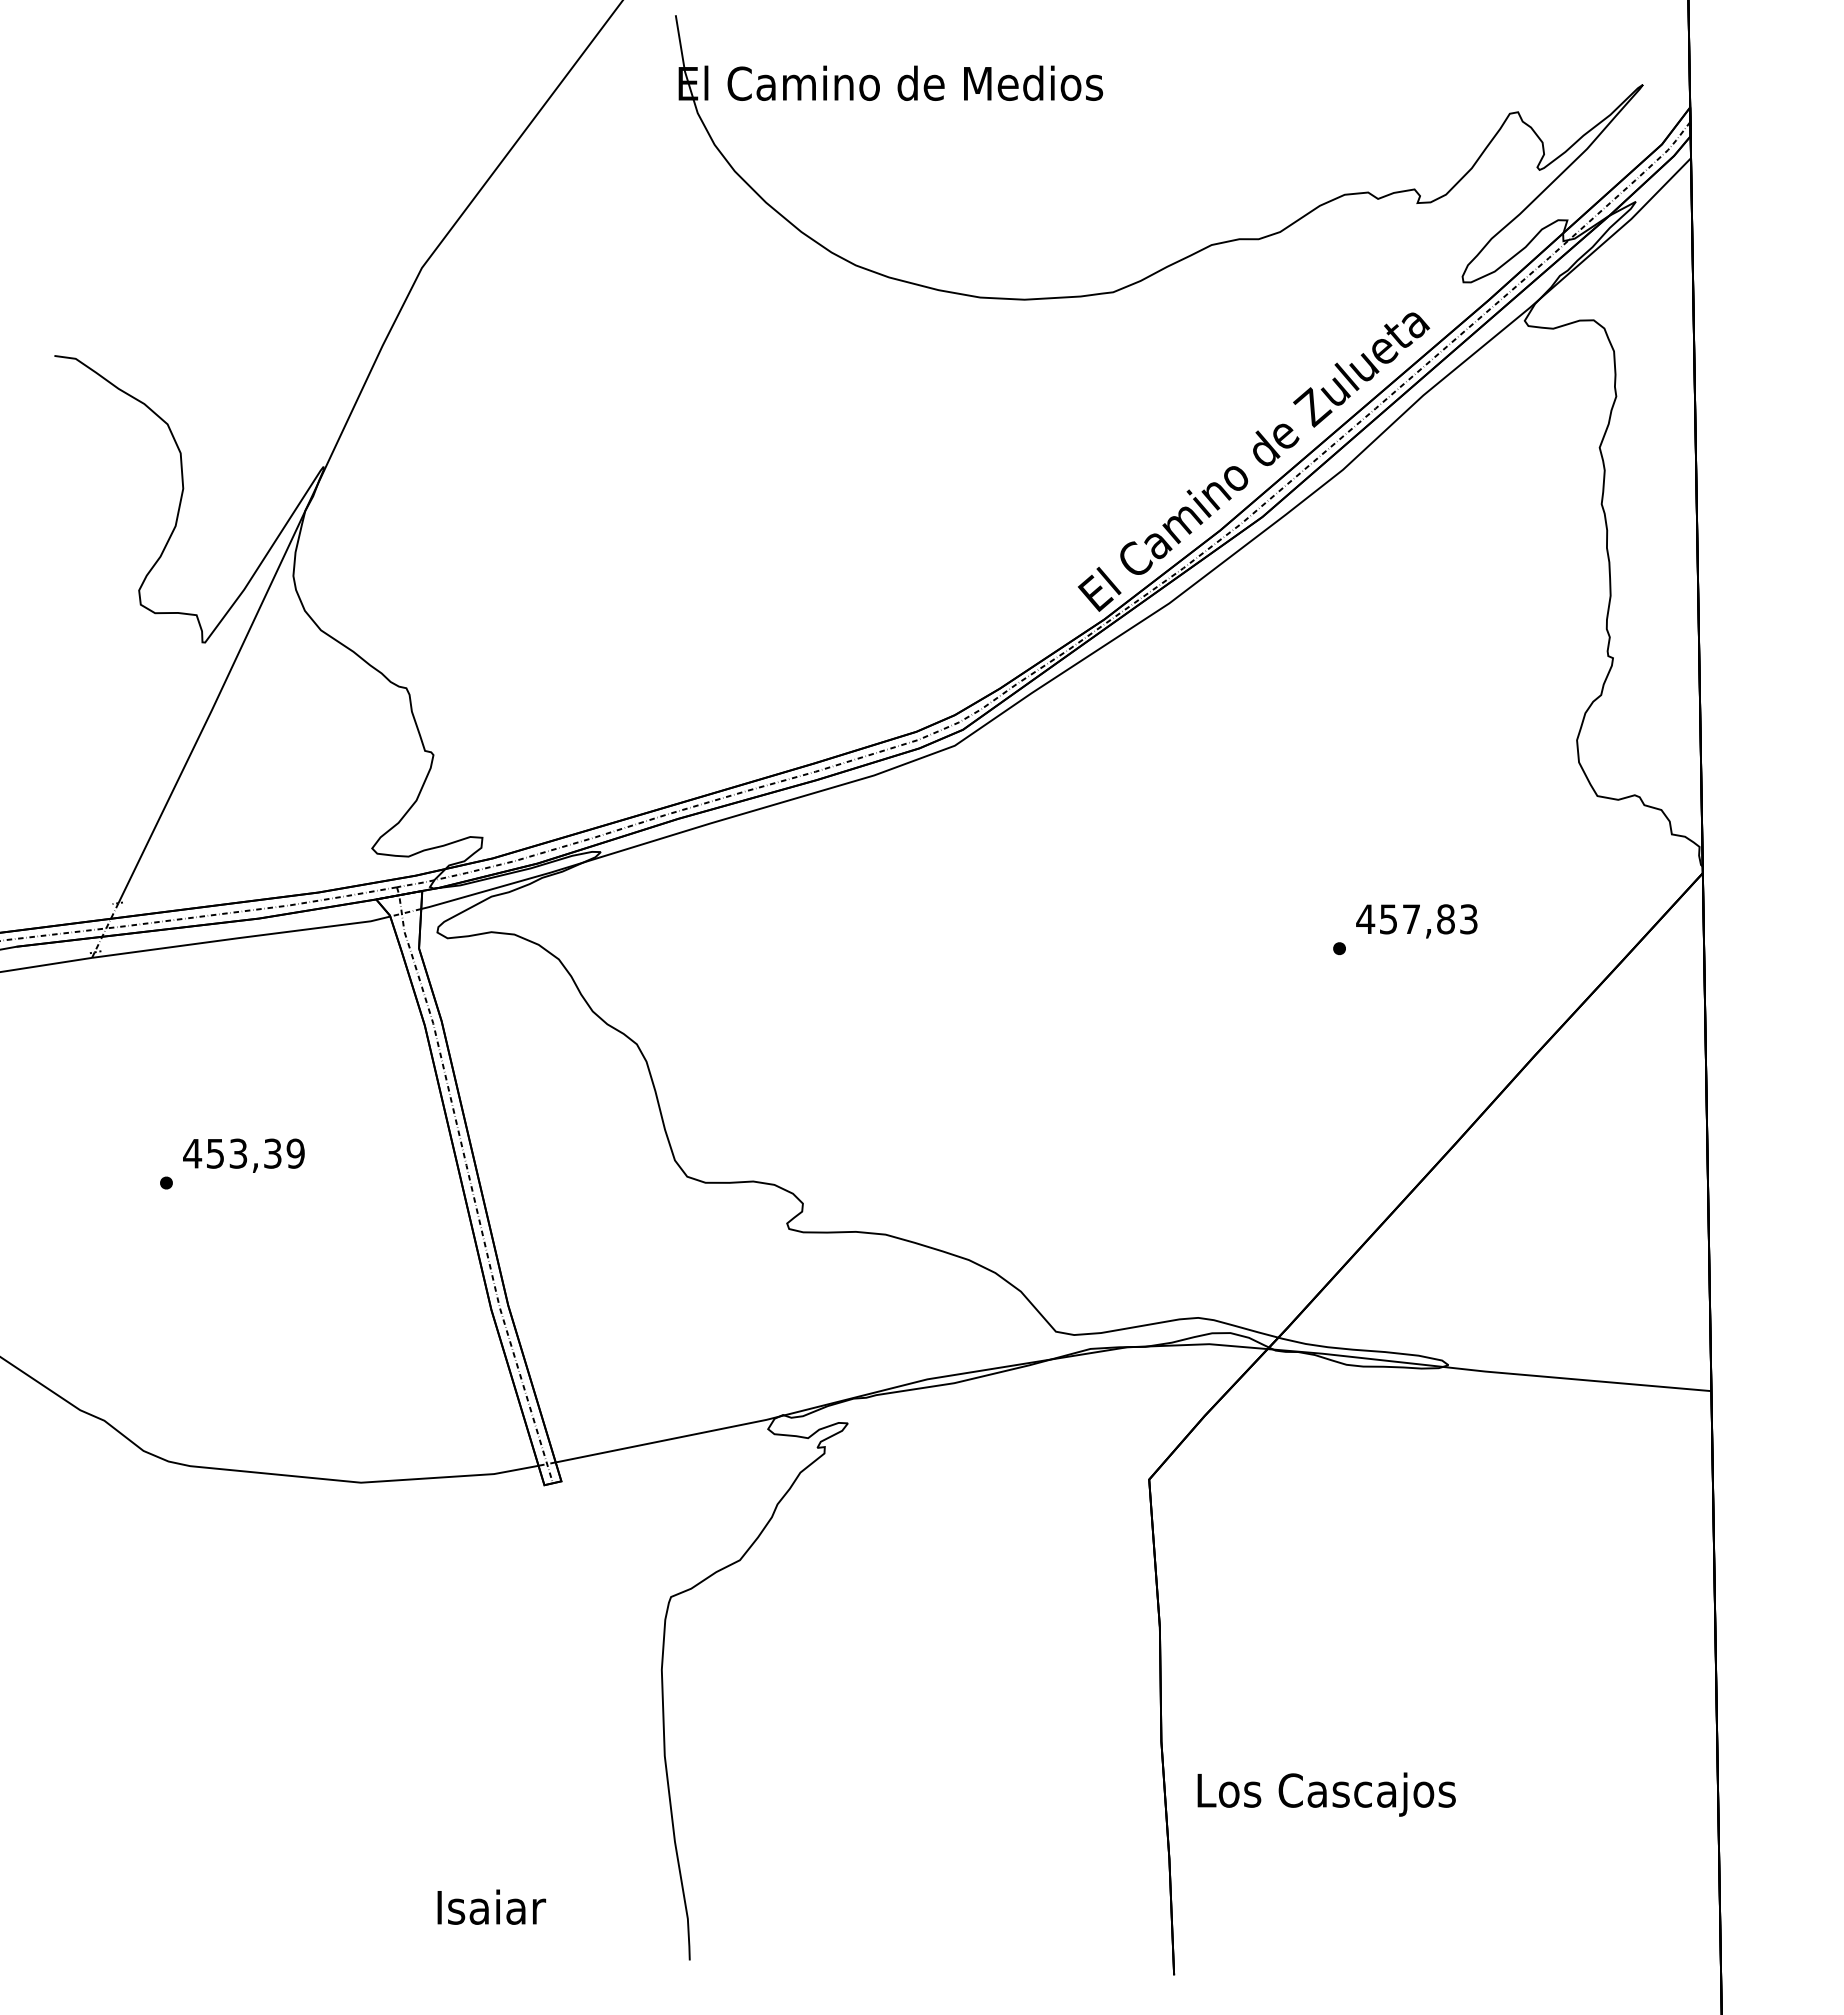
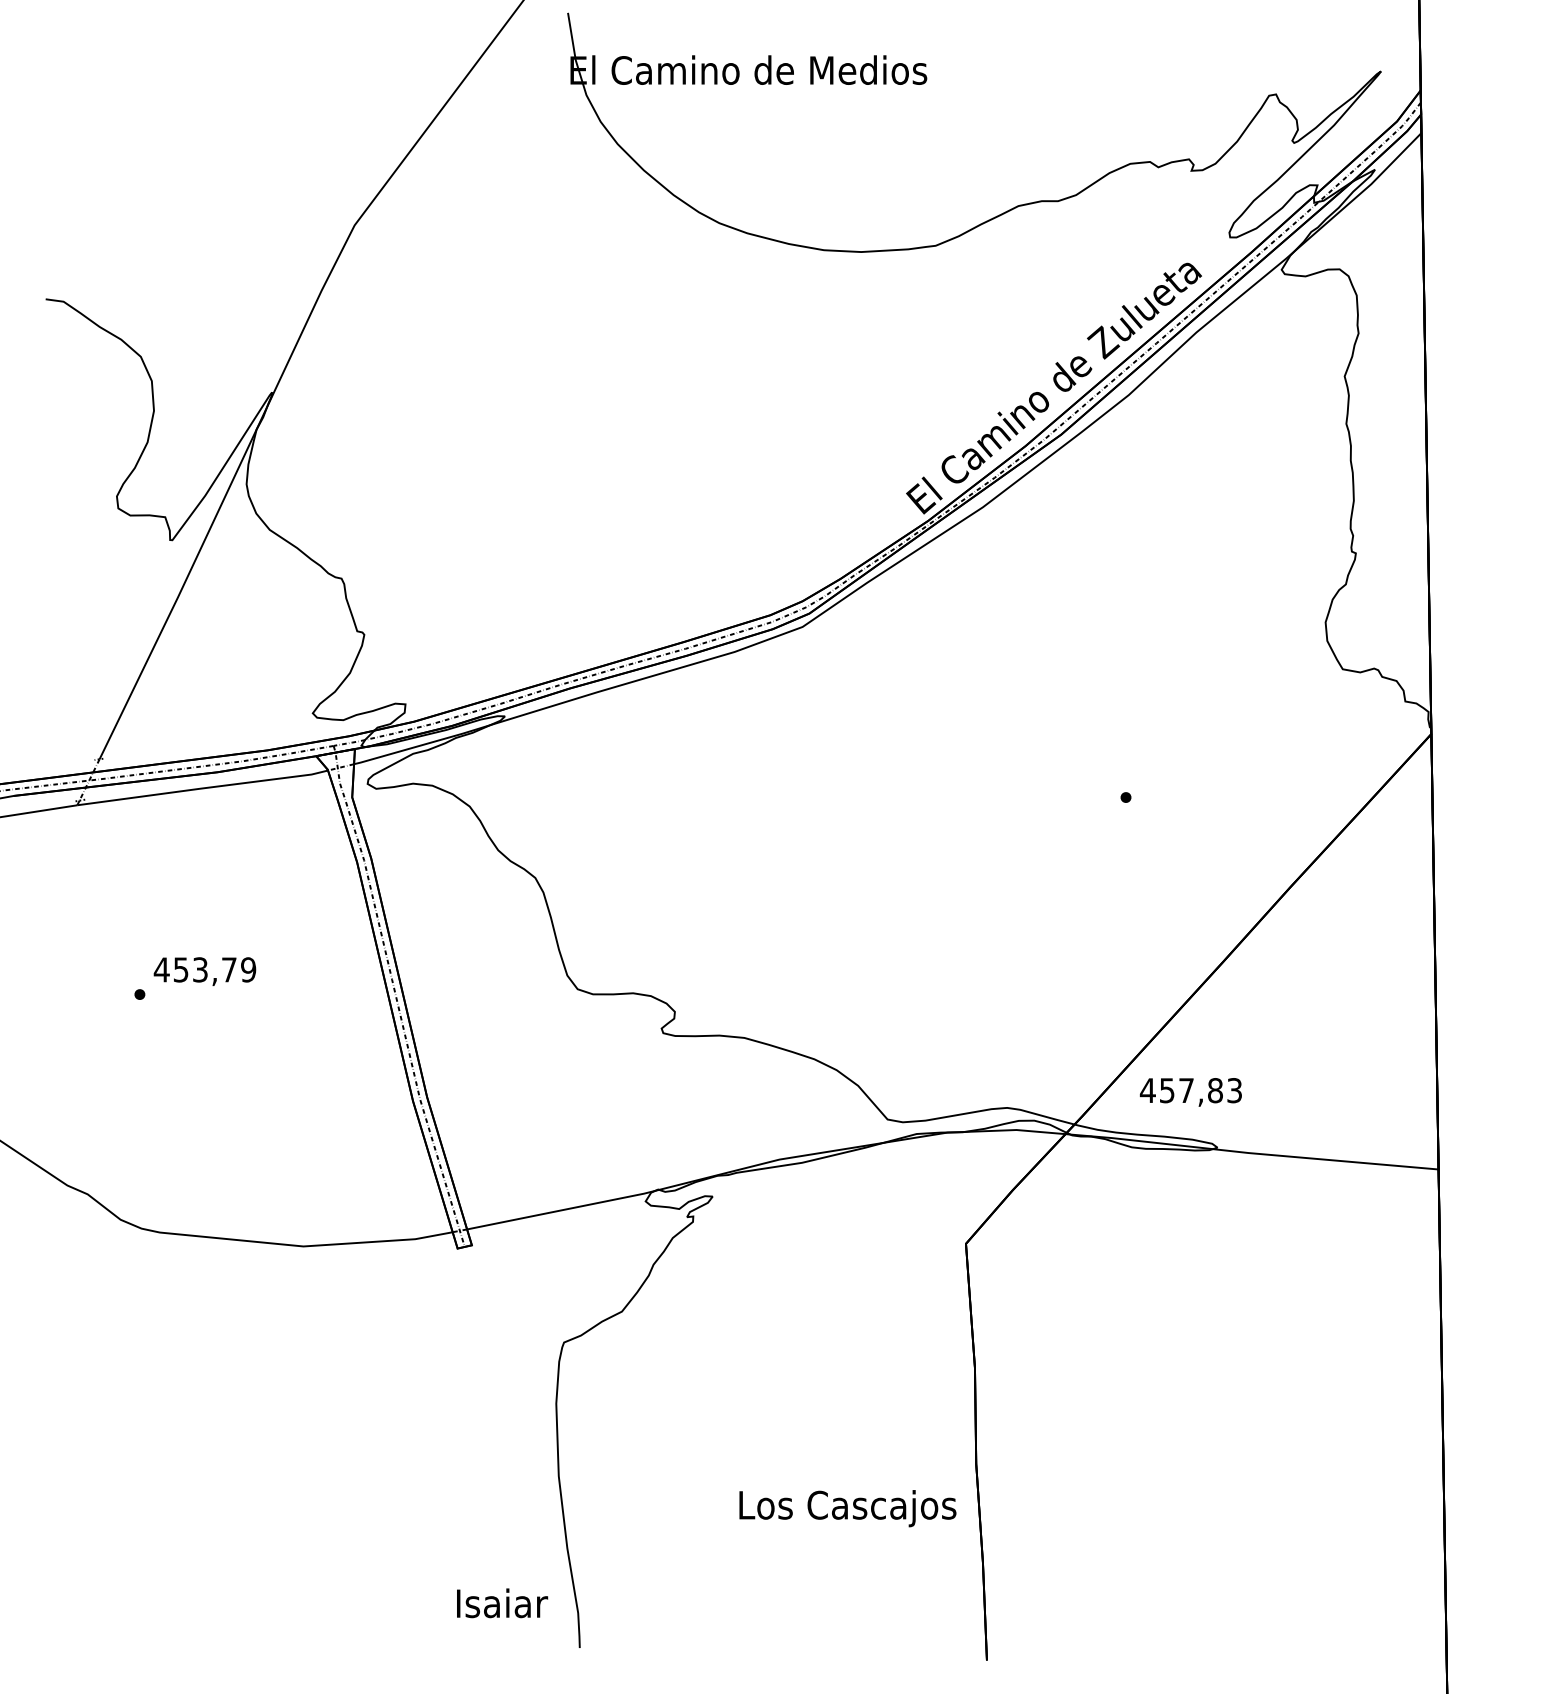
text: (1416, 921) -> (1190, 1092), moved
text: (272, 1153) -> (229, 969), 453,39 -> 453,79
text: (1326, 1794) -> (847, 1508), moved
text: (491, 1906) -> (502, 1602), moved

